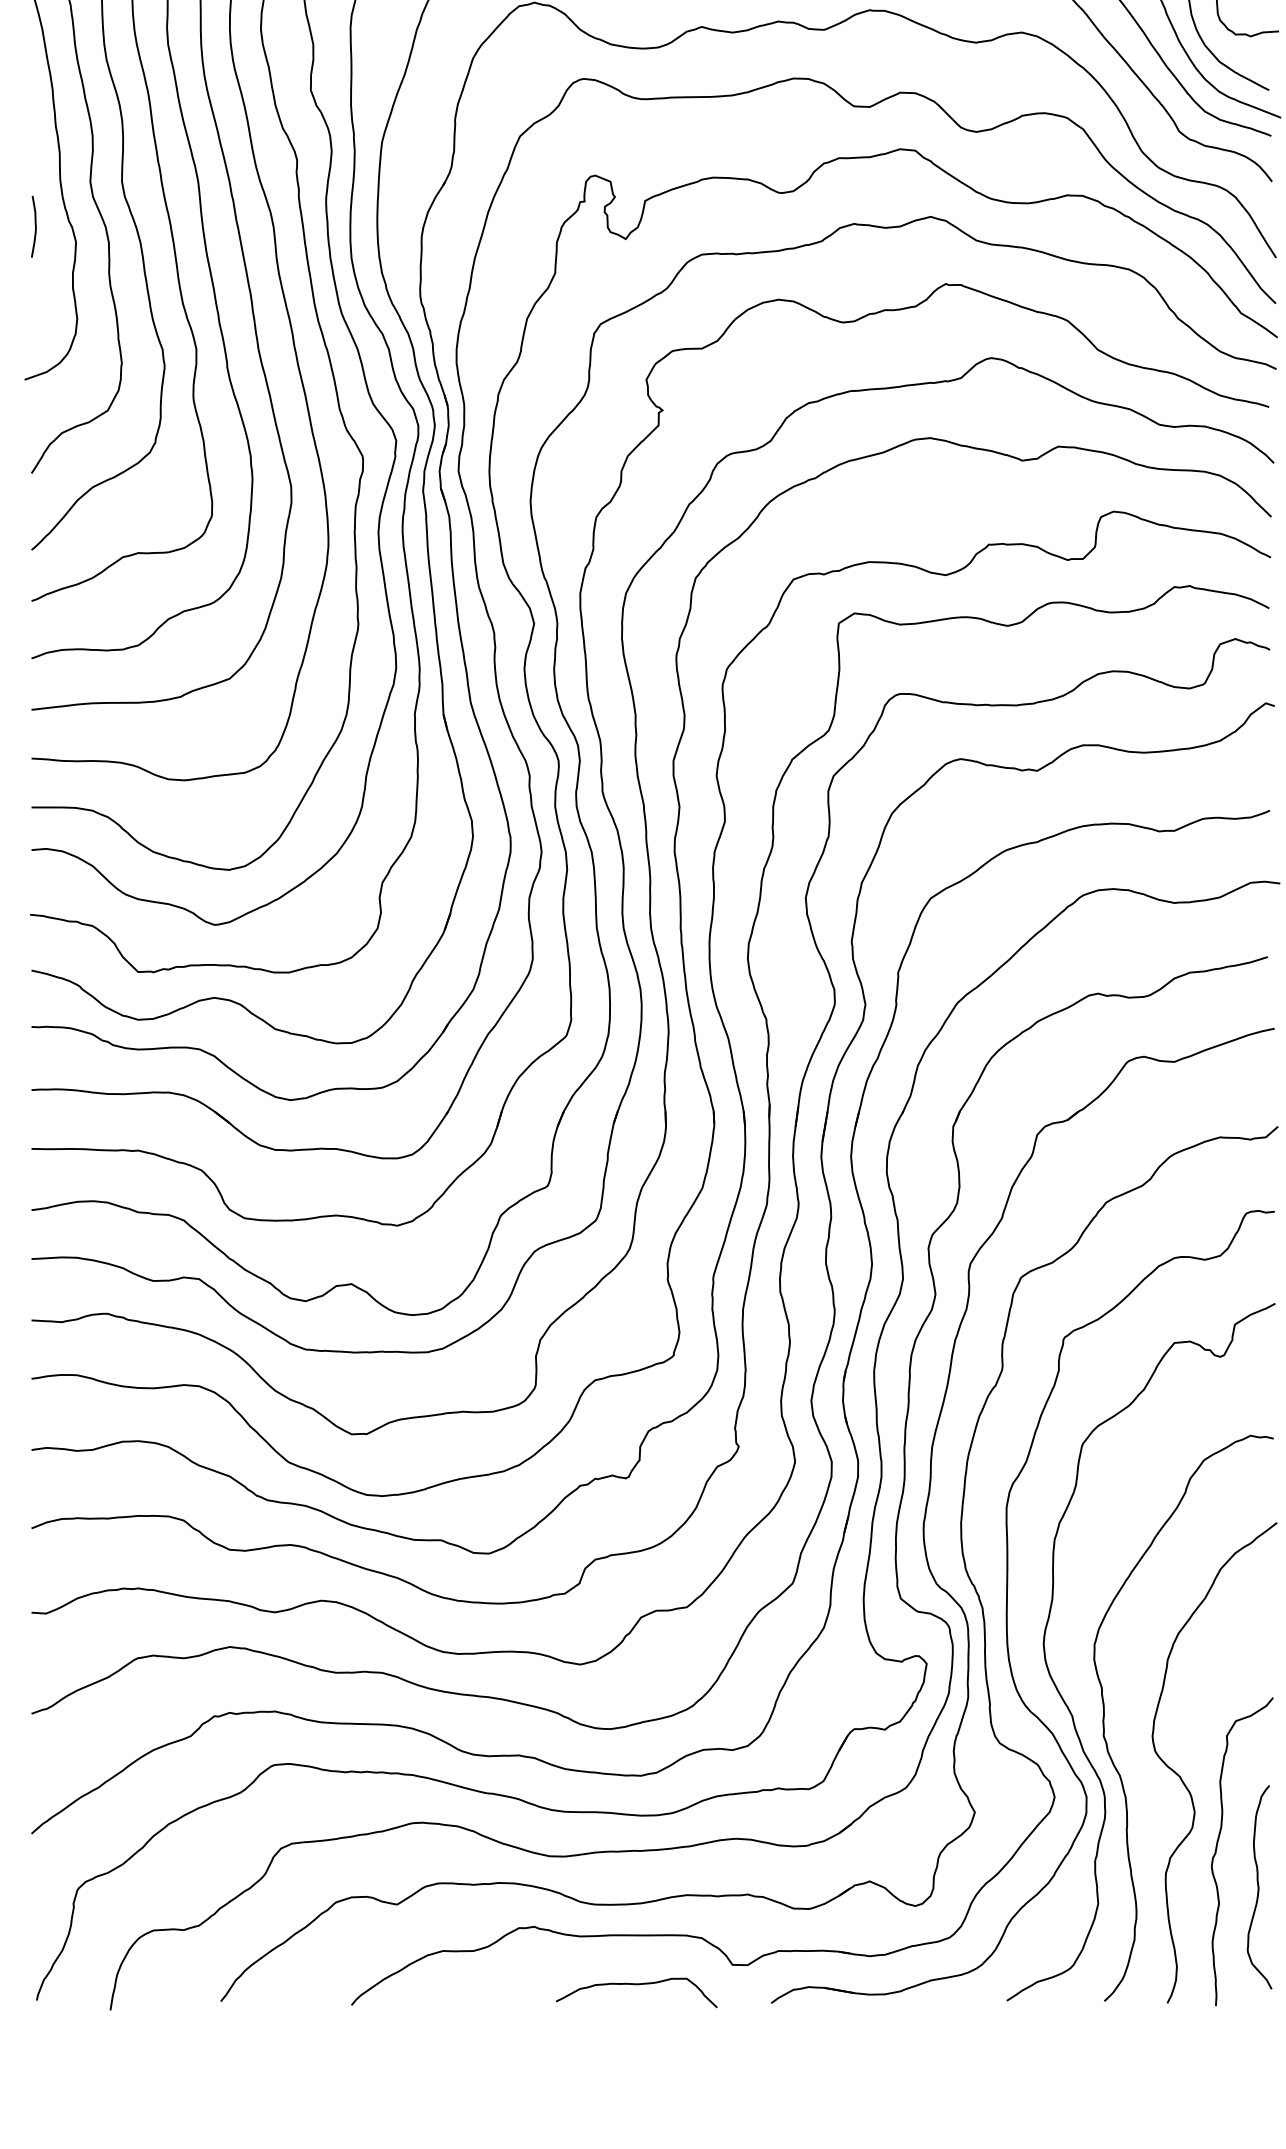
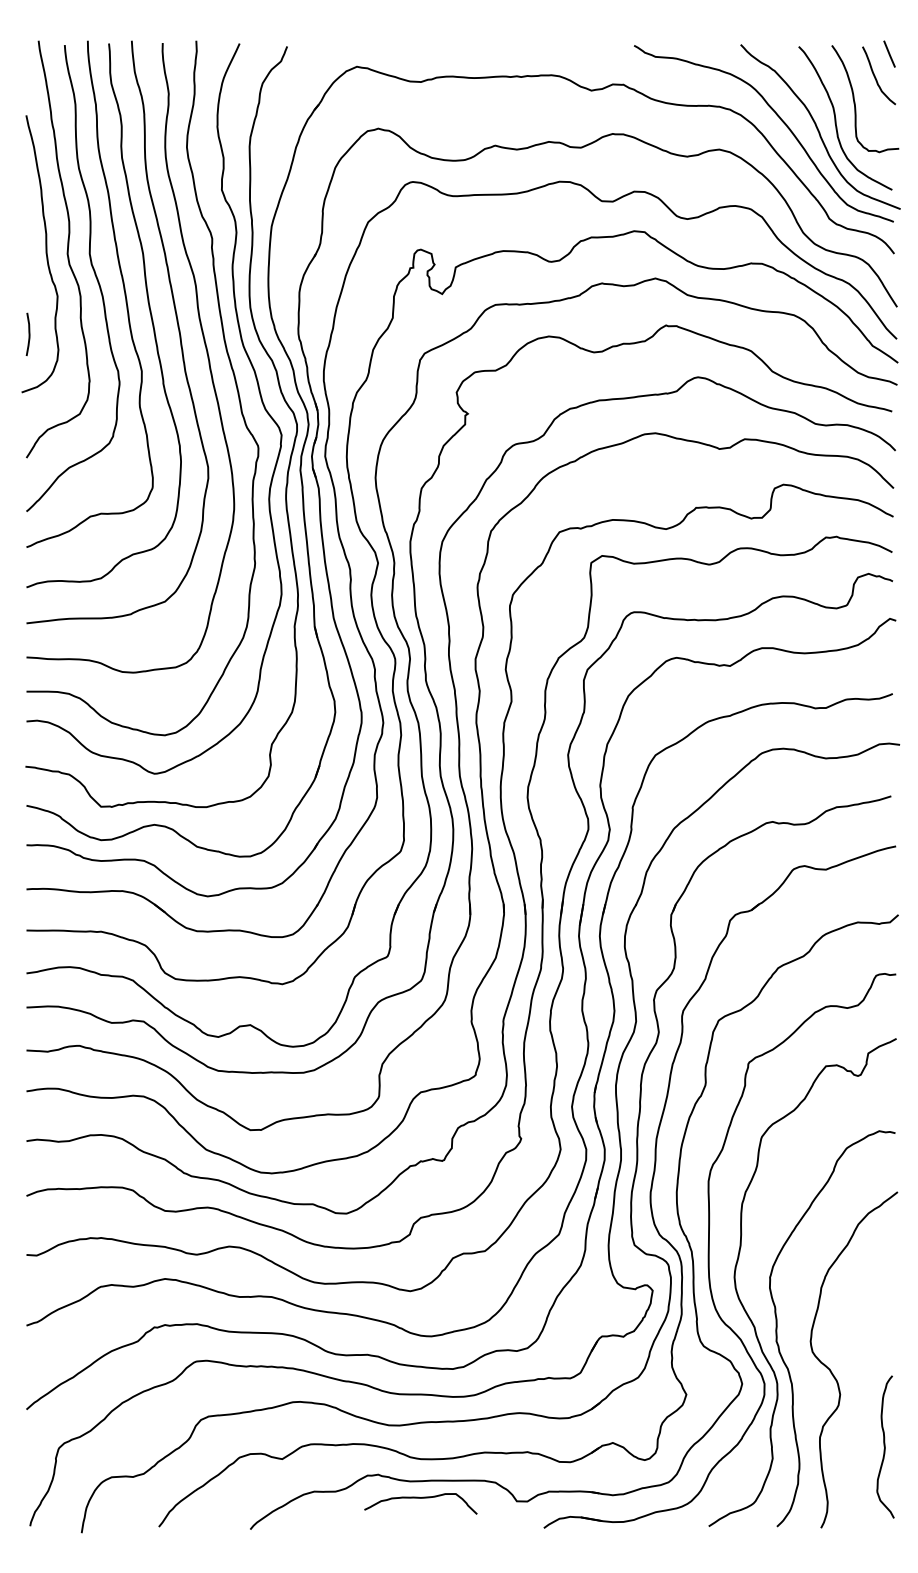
curve: (34, 226) -> (28, 334), moved
curve: (1218, 1849) -> (856, 1420), removed
curve: (636, 1985) -> (420, 1498), moved

